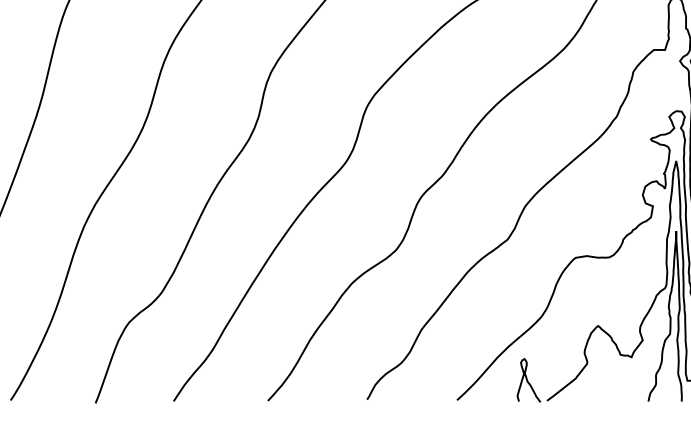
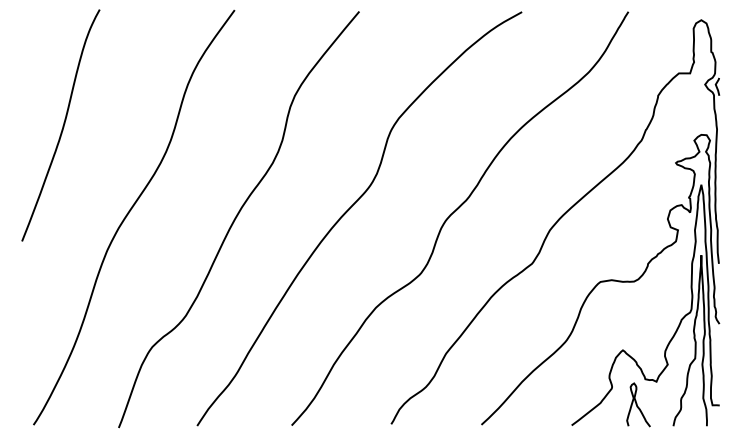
curve: (527, 379) -> (637, 404), moved

